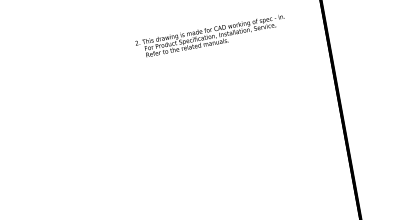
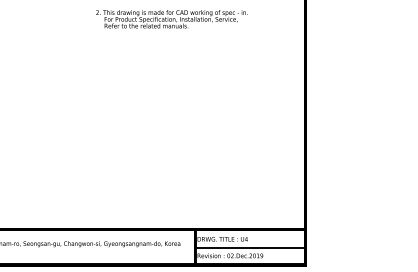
text: (210, 36) -> (171, 19), moved

